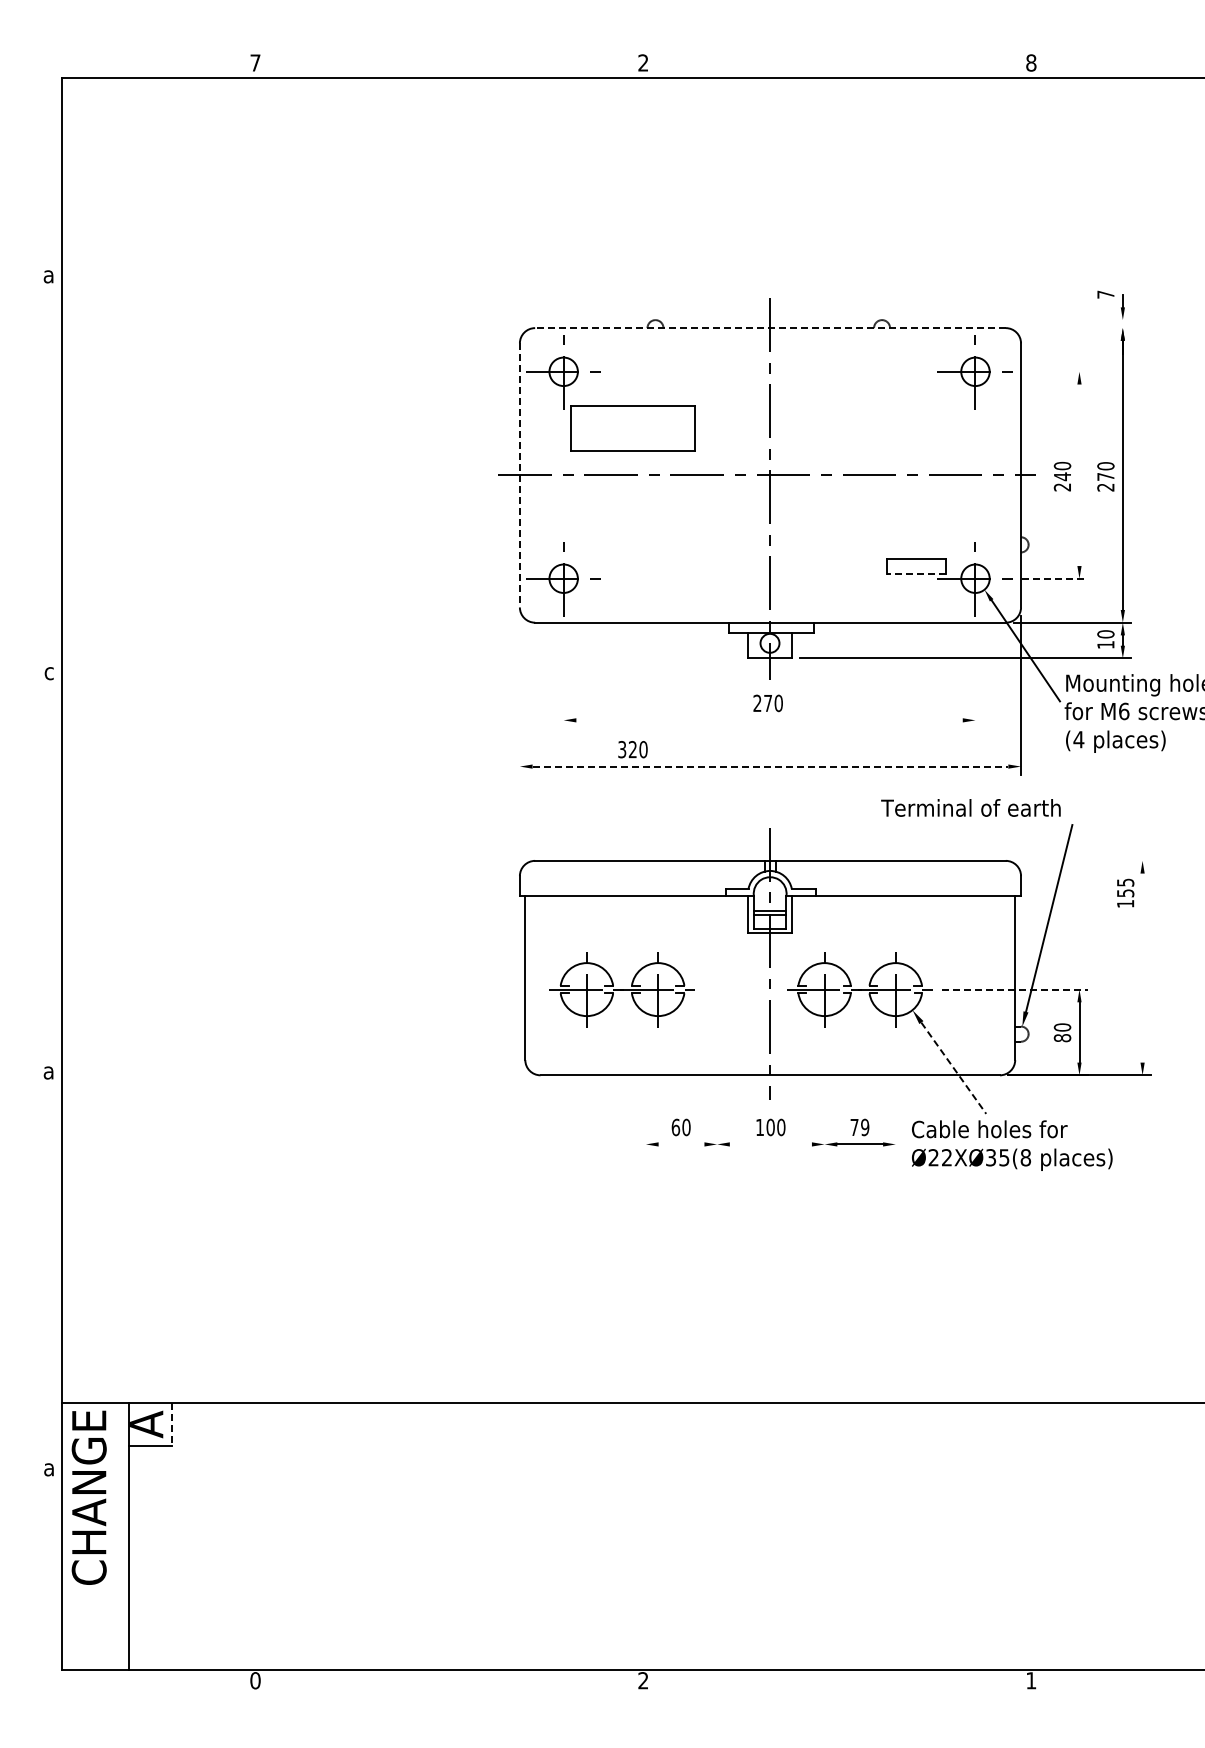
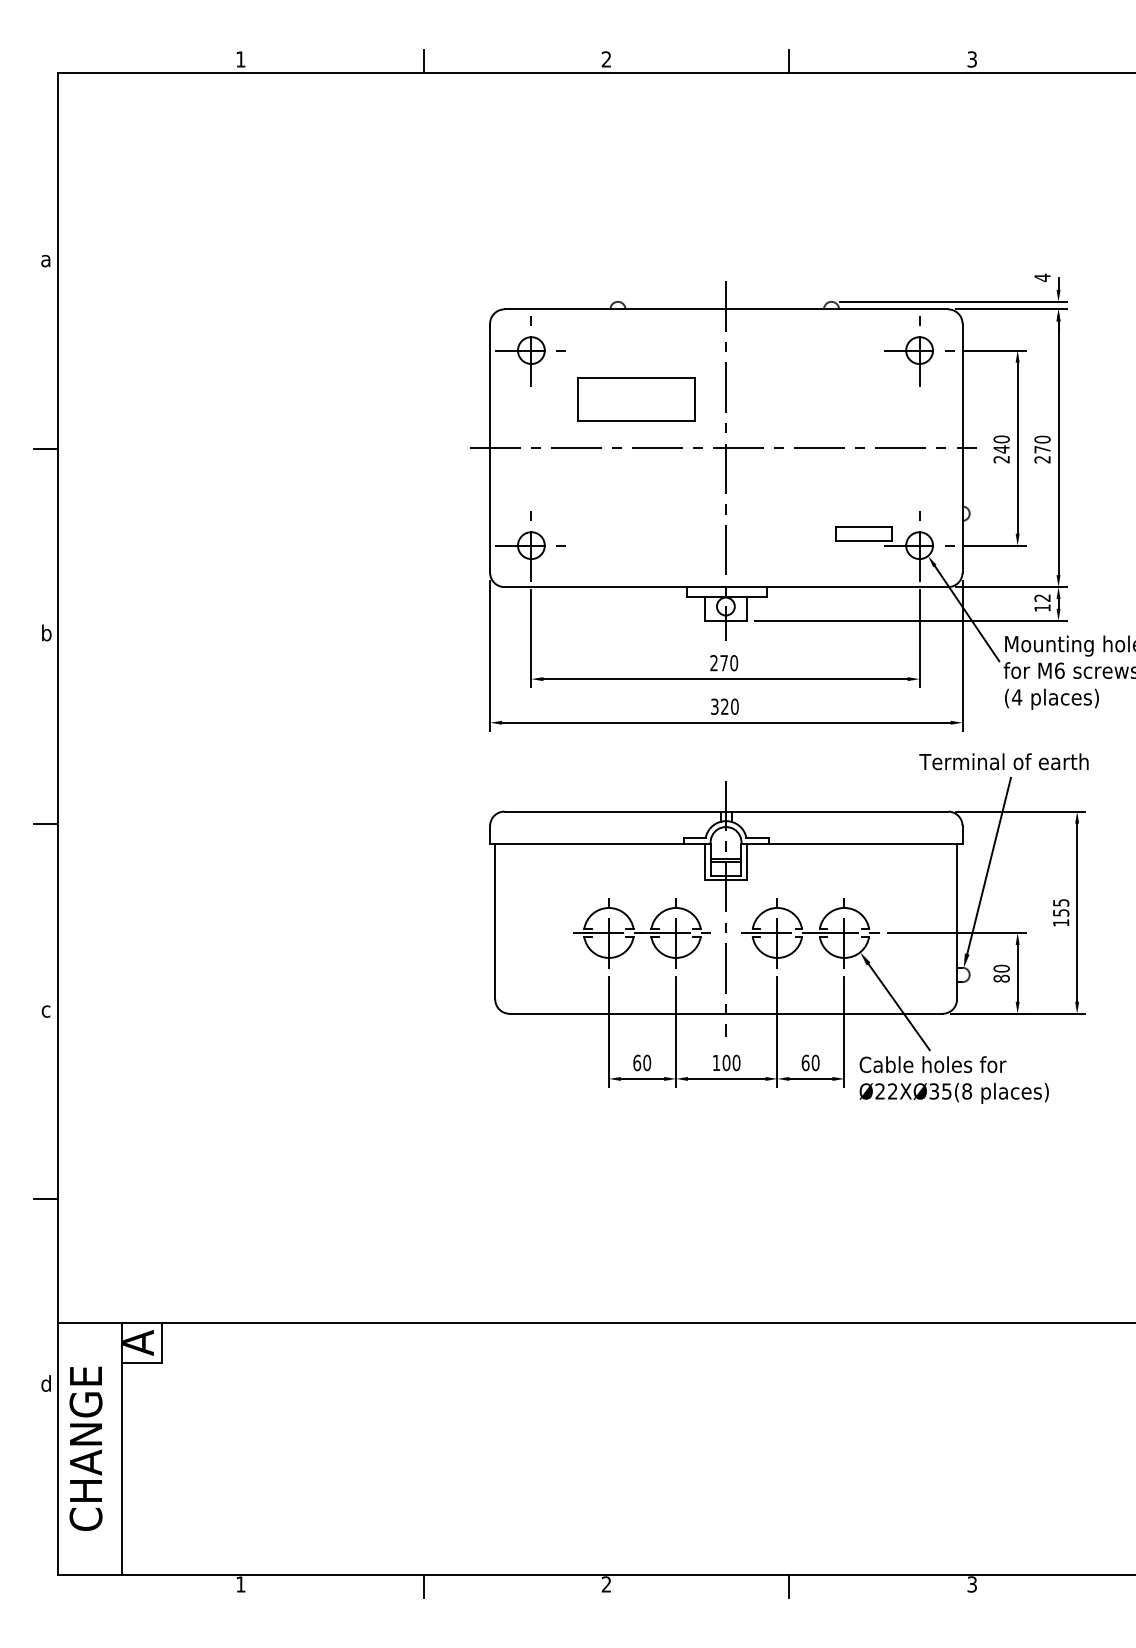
text: (255, 62) -> (240, 58), 7 -> 1
text: (1031, 62) -> (972, 58), 8 -> 3
line: (449, 64) -> (423, 60), added
line: (837, 64) -> (789, 60), added
text: (1105, 294) -> (1042, 277), 7 -> 4
line: (1010, 320) -> (952, 302), added
line: (769, 328) -> (725, 309), dashed -> solid
line: (1072, 328) -> (1011, 309), added
line: (1054, 371) -> (994, 350), added
part: (632, 428) -> (635, 399), moved
line: (48, 475) -> (45, 448), added
line: (519, 475) -> (489, 448), dashed -> solid
line: (1079, 475) -> (1017, 448), added
line: (915, 573) -> (863, 540), dashed -> solid
line: (1055, 578) -> (995, 545), dashed -> solid
text: (1105, 634) -> (1042, 598), 10 -> 12
text: (49, 671) -> (46, 633), c -> b
line: (563, 676) -> (531, 637), added
line: (975, 676) -> (919, 637), added
line: (519, 695) -> (489, 655), added
line: (769, 720) -> (725, 679), added
text: (632, 749) -> (724, 706), moved
line: (770, 766) -> (726, 722), dashed -> solid
text: (970, 807) -> (1003, 761), moved
line: (1082, 860) -> (1020, 811), added
line: (48, 874) -> (45, 824), added
text: (1125, 892) -> (1061, 912), moved
line: (1142, 967) -> (1077, 912), added
part: (621, 989) -> (641, 932), moved
line: (1015, 989) -> (957, 932), dashed -> solid
line: (953, 1068) -> (898, 1007), dashed -> solid
text: (48, 1072) -> (45, 1011), a -> c
line: (645, 1094) -> (608, 1031), added
line: (717, 1094) -> (676, 1031), added
line: (824, 1094) -> (777, 1031), added
line: (895, 1094) -> (844, 1031), added
text: (859, 1127) -> (810, 1062), 79 -> 60
line: (681, 1144) -> (642, 1079), added
line: (770, 1144) -> (726, 1079), added
line: (48, 1272) -> (45, 1199), added
line: (171, 1425) -> (161, 1343), dashed -> solid
text: (48, 1467) -> (45, 1383), a -> d
text: (88, 1497) -> (85, 1448), moved
text: (255, 1680) -> (240, 1584), 0 -> 1
text: (1031, 1680) -> (972, 1584), 1 -> 3
line: (449, 1682) -> (423, 1586), added
line: (837, 1682) -> (789, 1586), added

